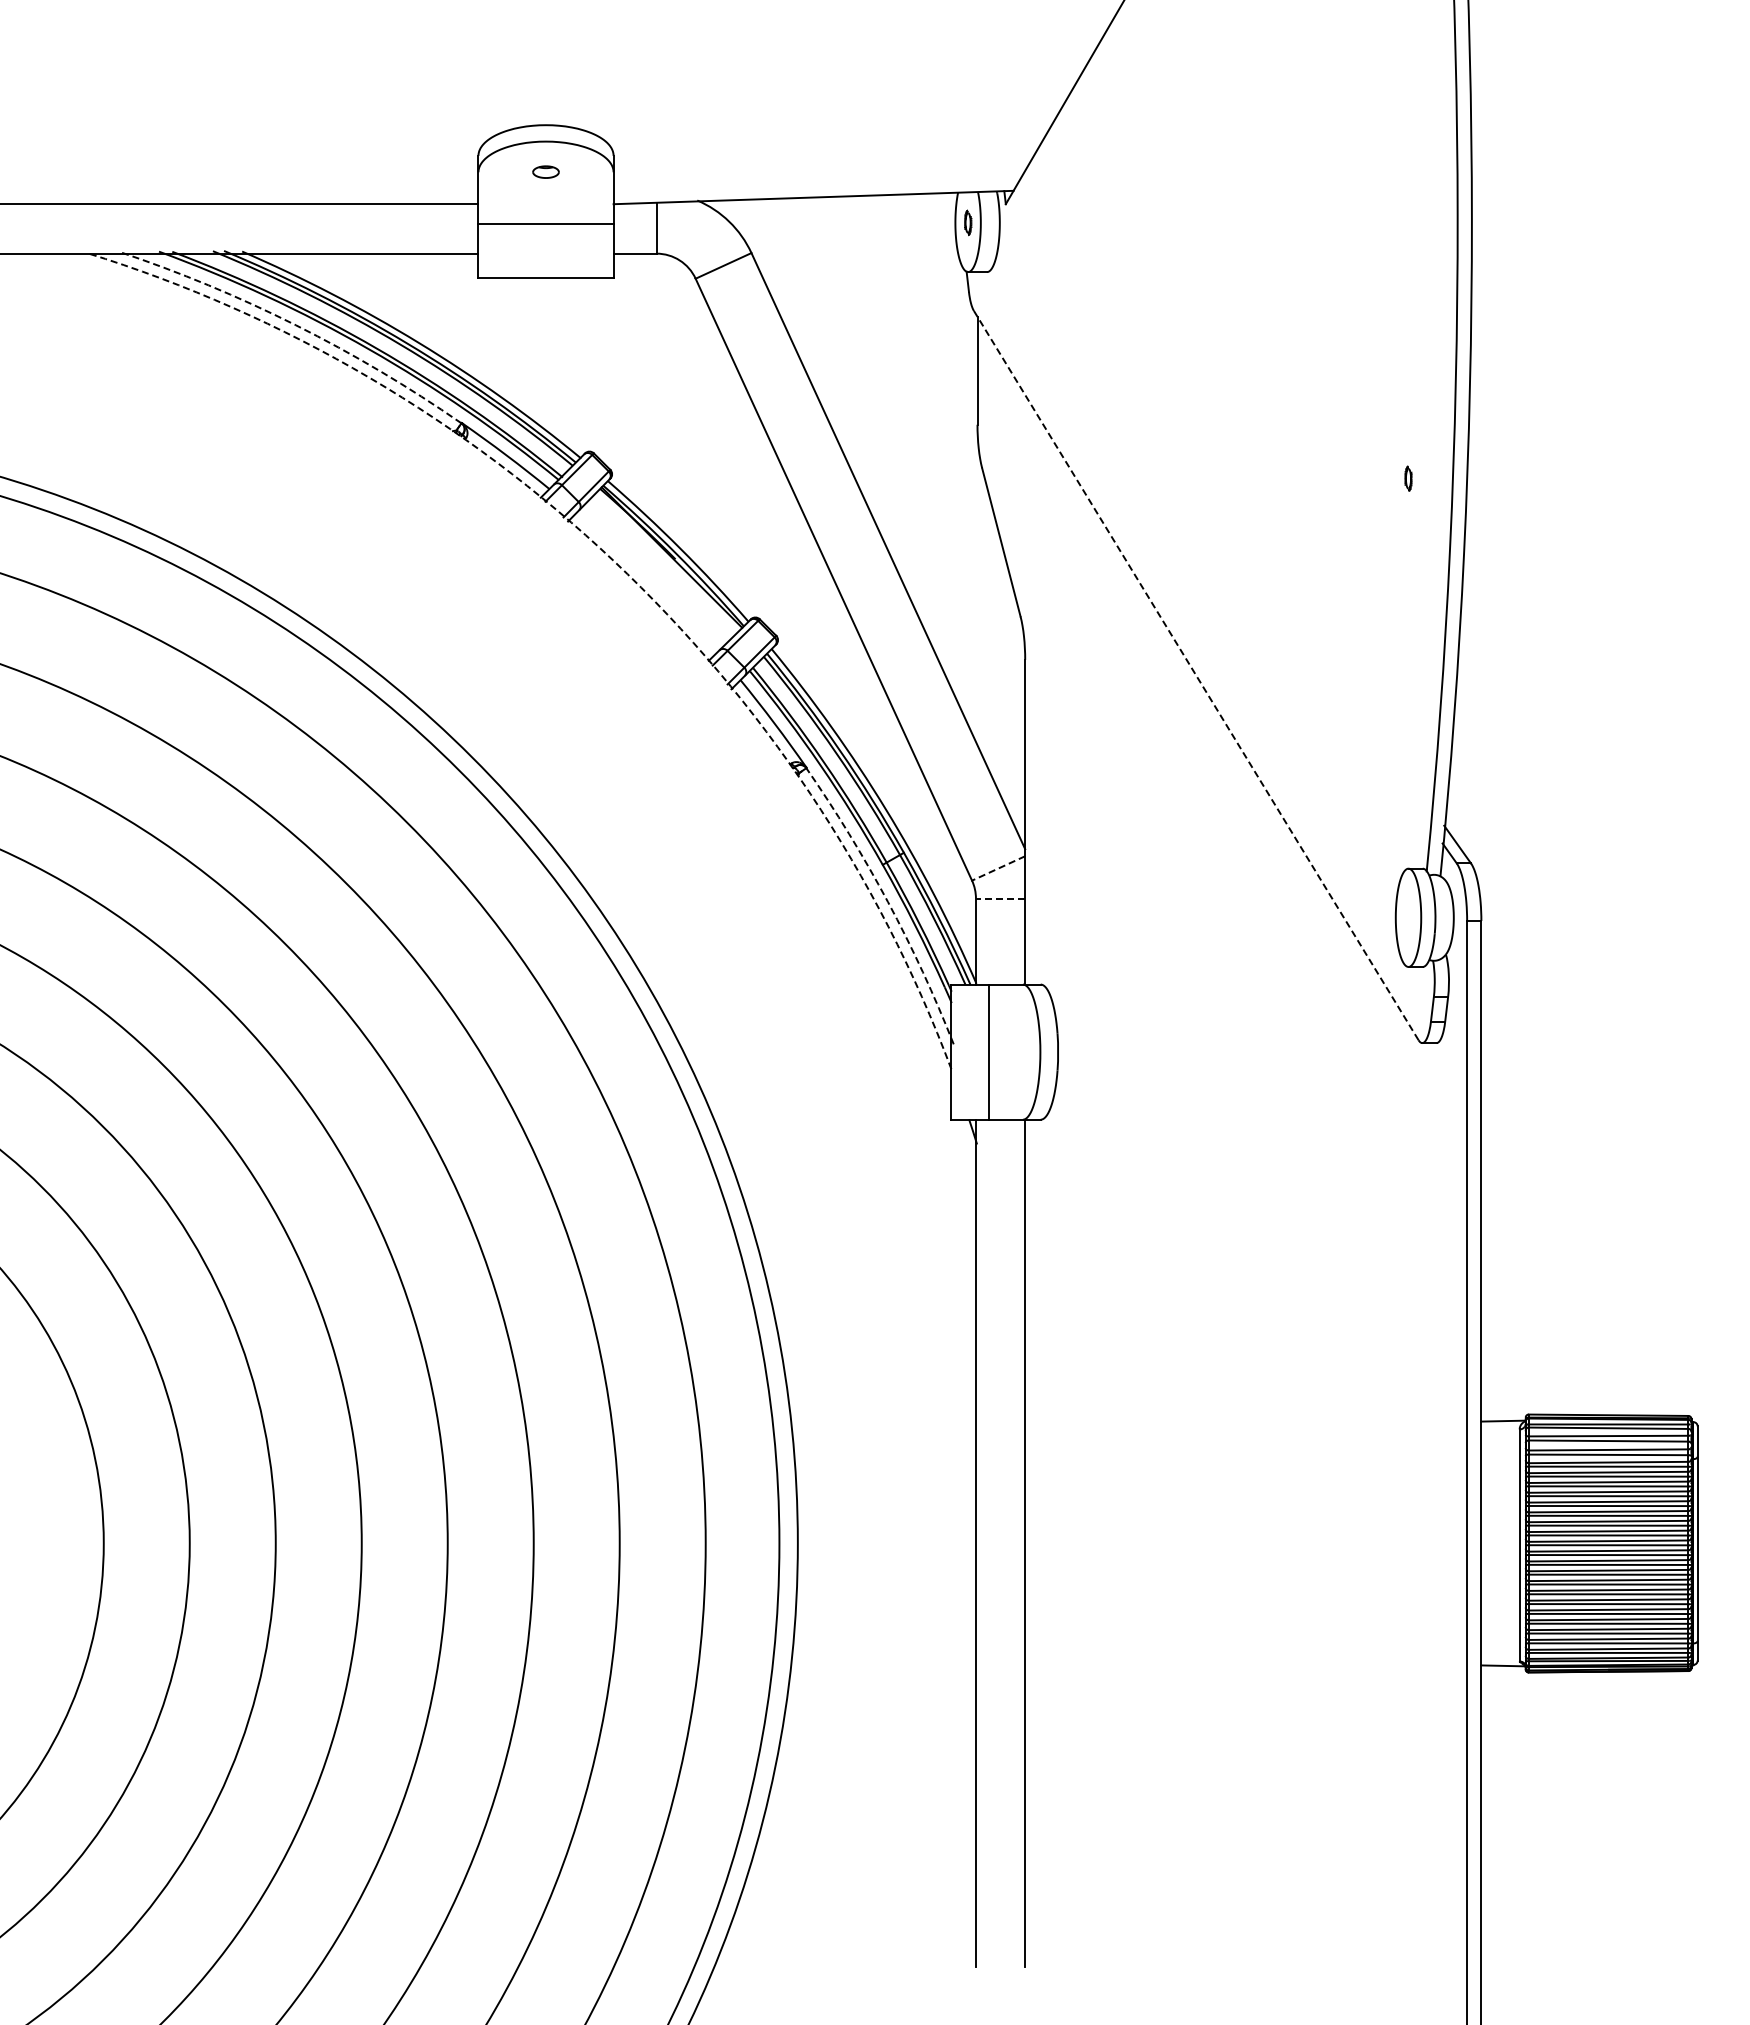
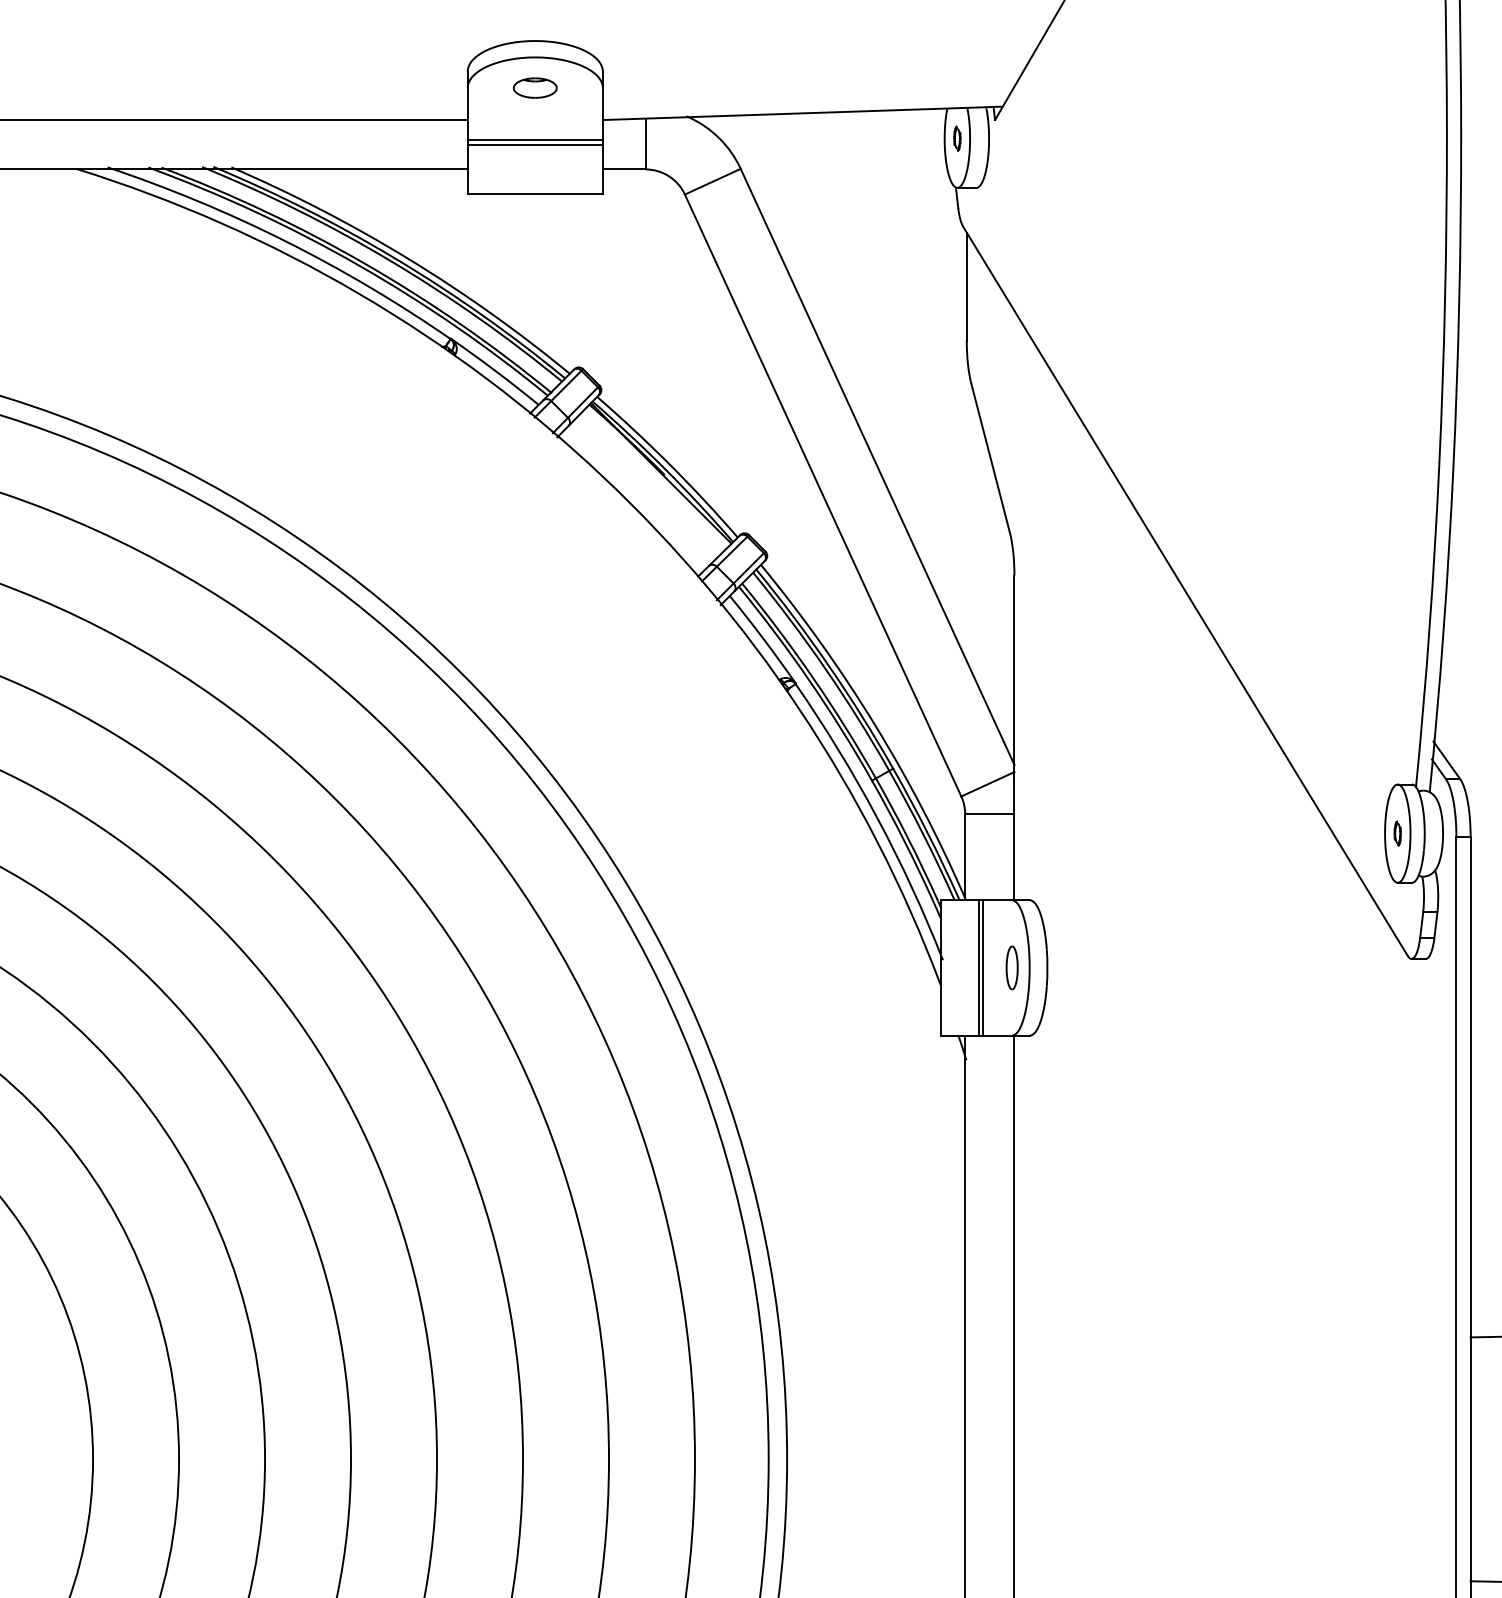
part: (545, 171) -> (534, 87), size x1.67
line: (545, 229) -> (534, 145), added
arc: (296, 325) -> (285, 241), dashed -> solid
part: (1408, 478) -> (1397, 833), moved
arc: (613, 560) -> (602, 476), dashed -> solid
line: (1196, 676) -> (1185, 592), dashed -> solid
line: (998, 868) -> (987, 784), dashed -> solid
line: (1000, 898) -> (989, 814), dashed -> solid
arc: (888, 902) -> (877, 818), dashed -> solid
line: (993, 1051) -> (982, 967), added
part: (1022, 1051) -> (1011, 967), added

